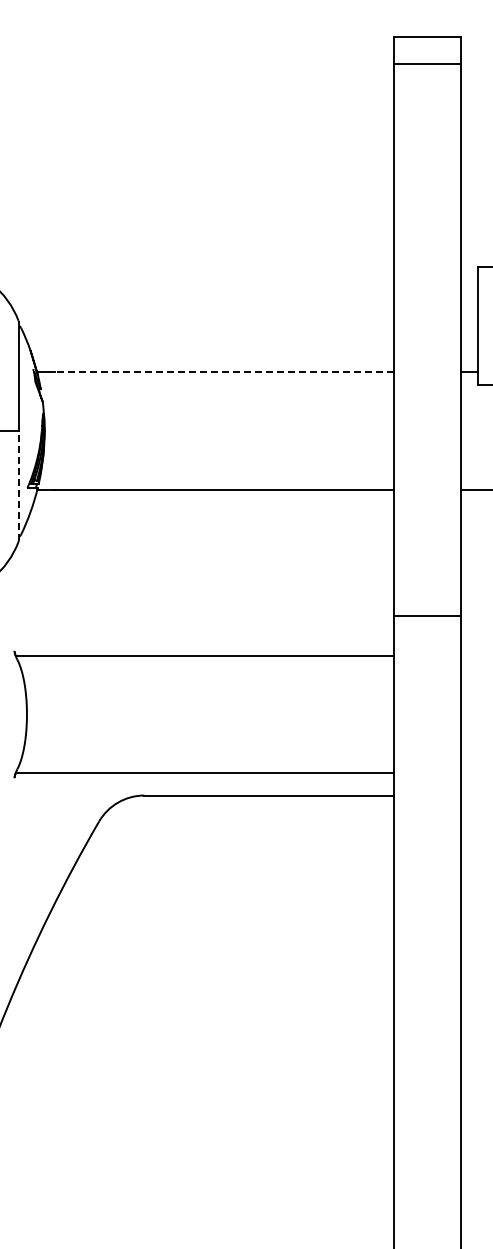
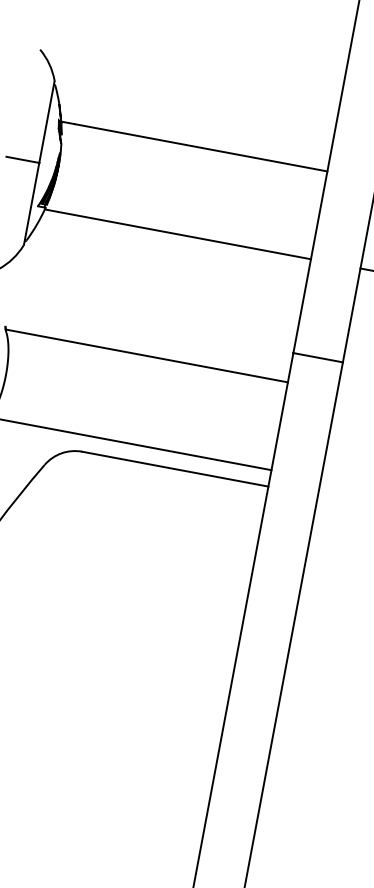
line: (224, 372) -> (200, 147), dashed -> solid
line: (18, 486) -> (31, 204), dashed -> solid

